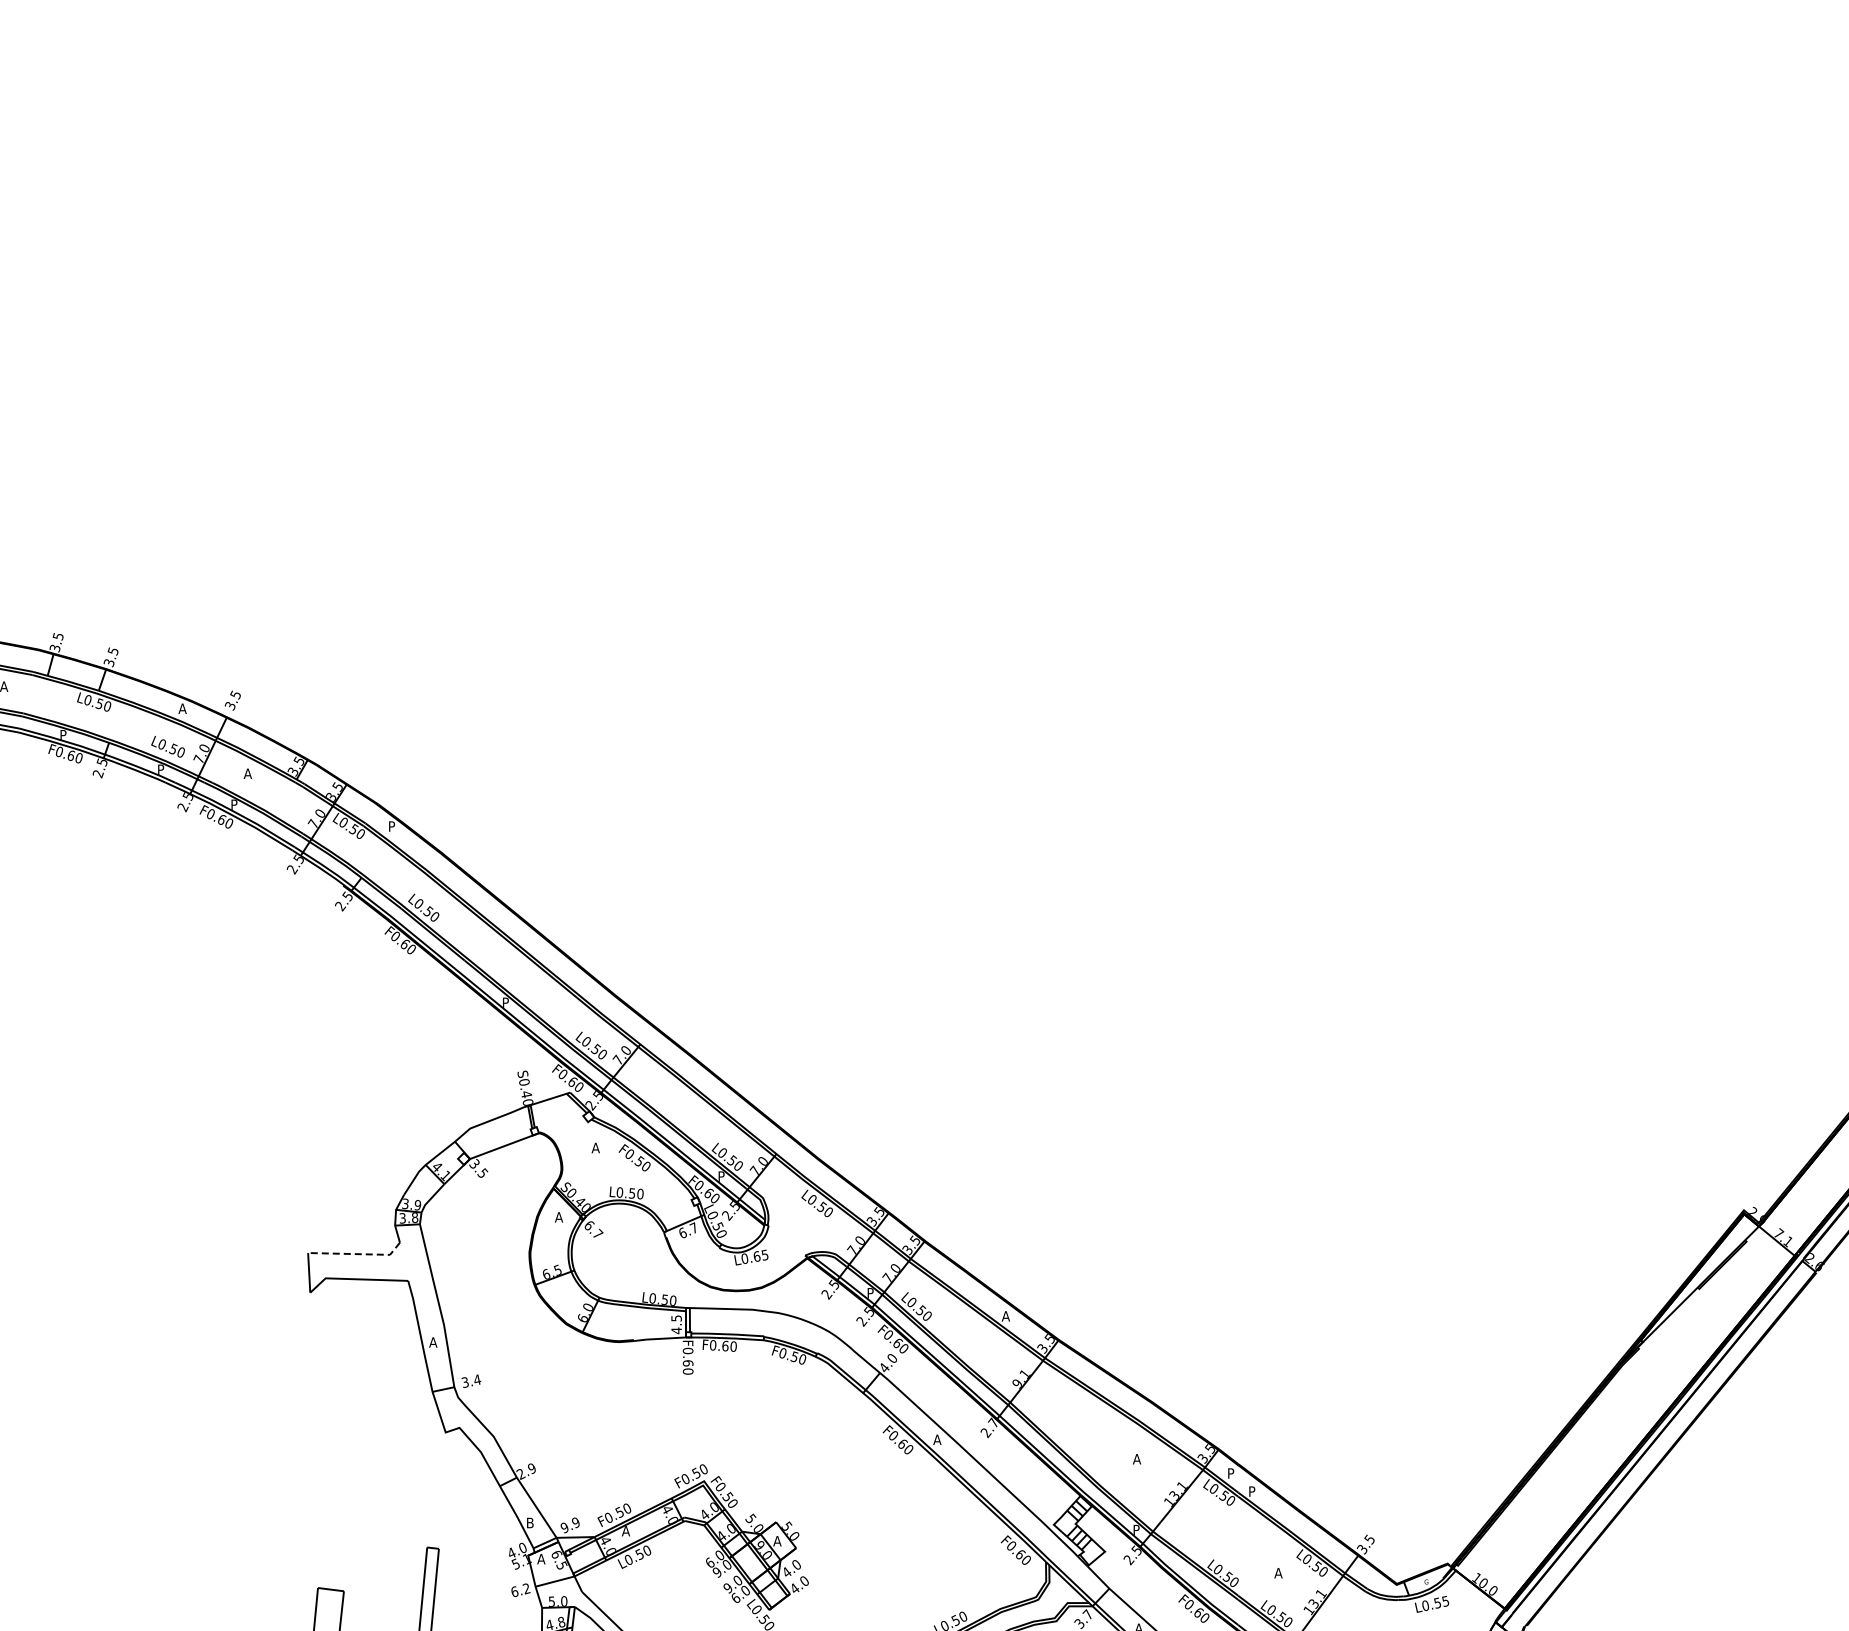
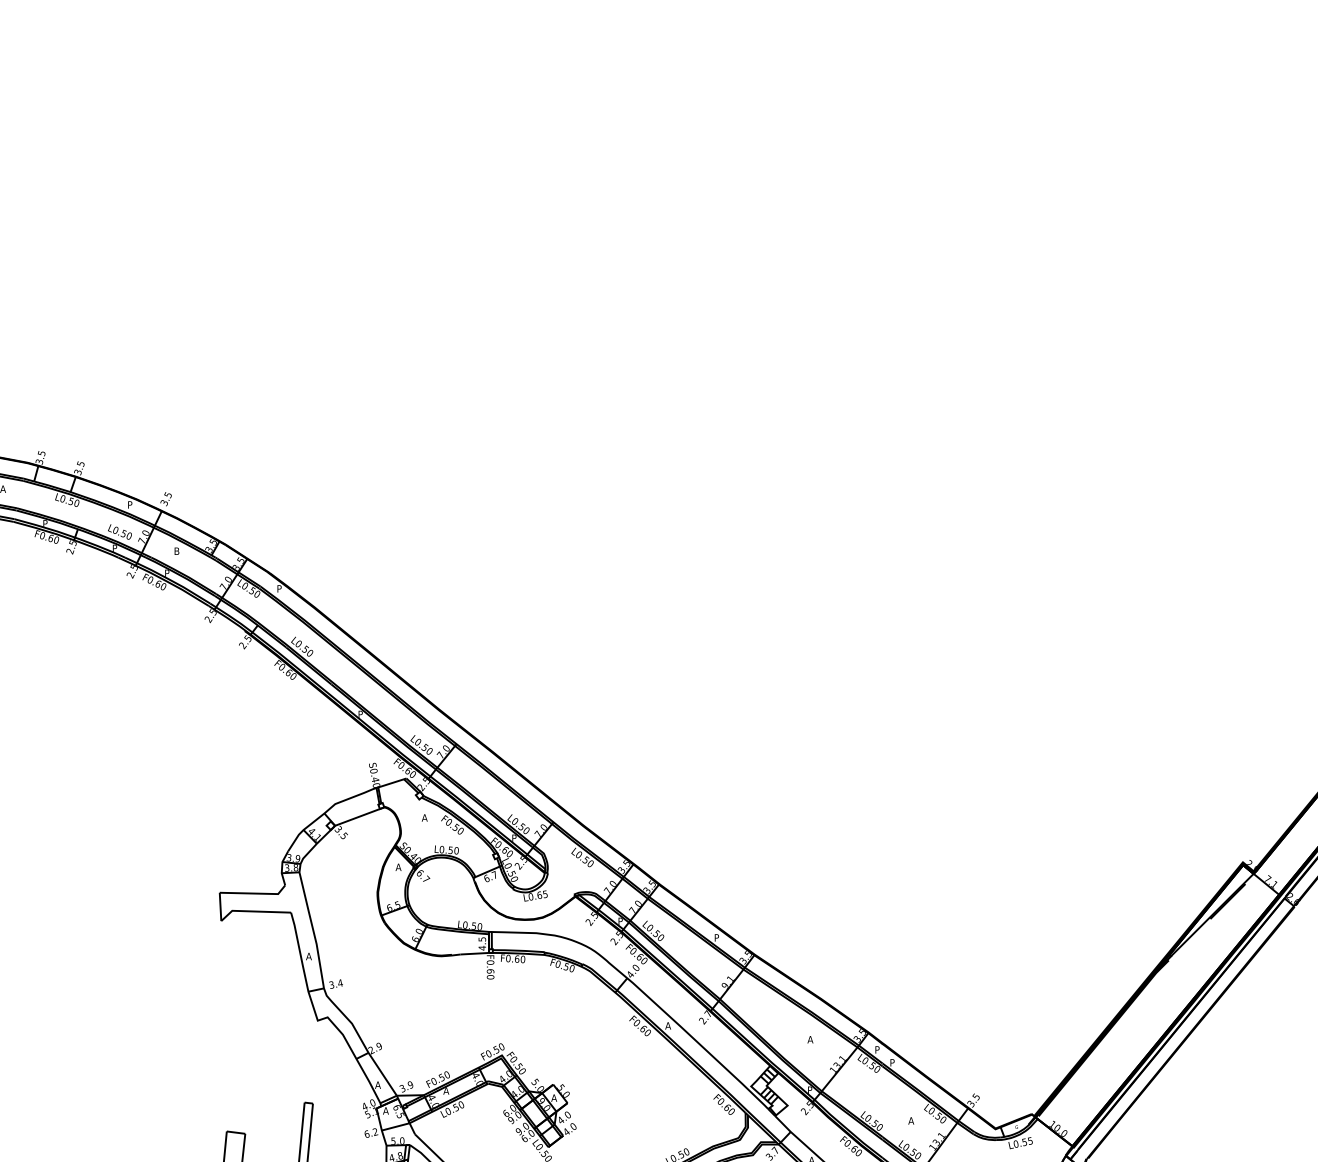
text: (182, 708) -> (130, 504), A -> P
text: (247, 773) -> (176, 551), A -> B
line: (357, 1254) -> (254, 893), dashed -> solid
text: (1005, 1316) -> (716, 938), A -> P
text: (530, 1522) -> (378, 1084), B -> A
text: (564, 1527) -> (402, 1088), 9.9 -> 3.9

